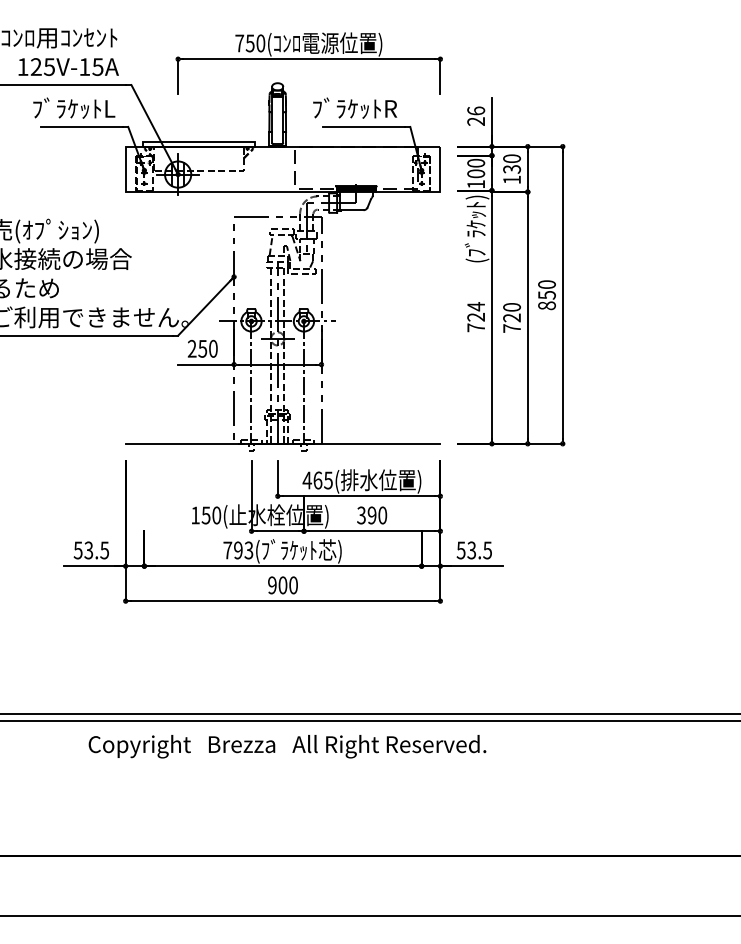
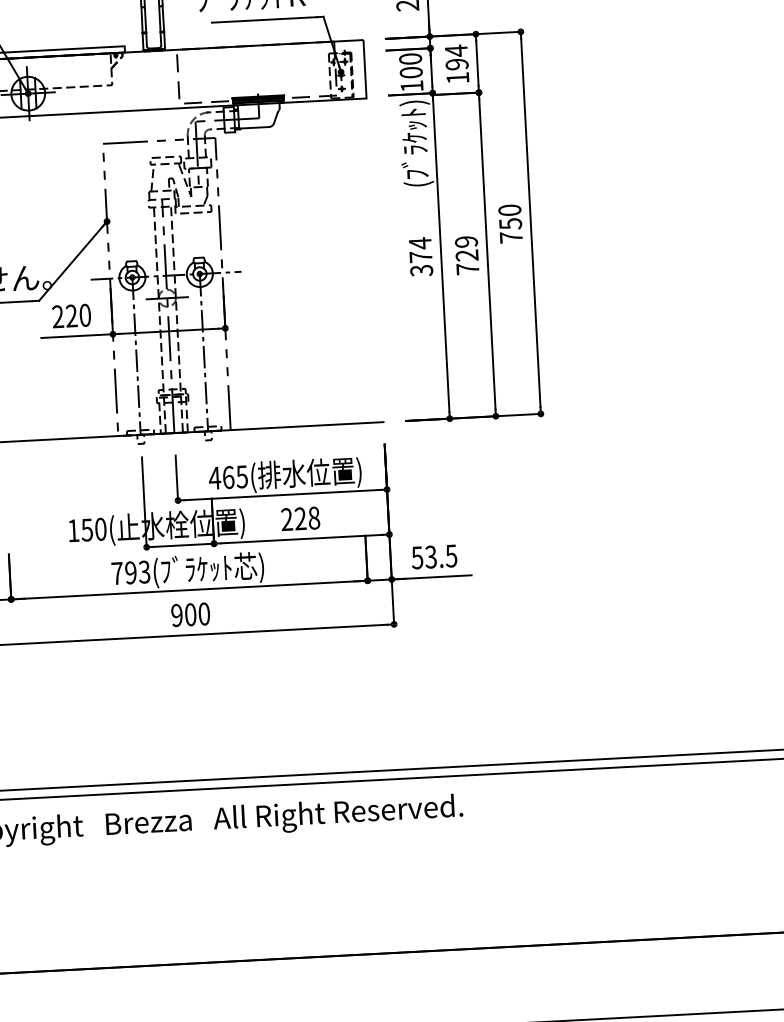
text: (512, 163) -> (457, 56), 130 -> 194
text: (546, 305) -> (510, 237), 850 -> 750
text: (511, 307) -> (465, 242), 720 -> 729
text: (476, 322) -> (421, 263), 724 -> 374
text: (202, 348) -> (71, 315), 250 -> 220
text: (372, 515) -> (301, 518), 390 -> 228

